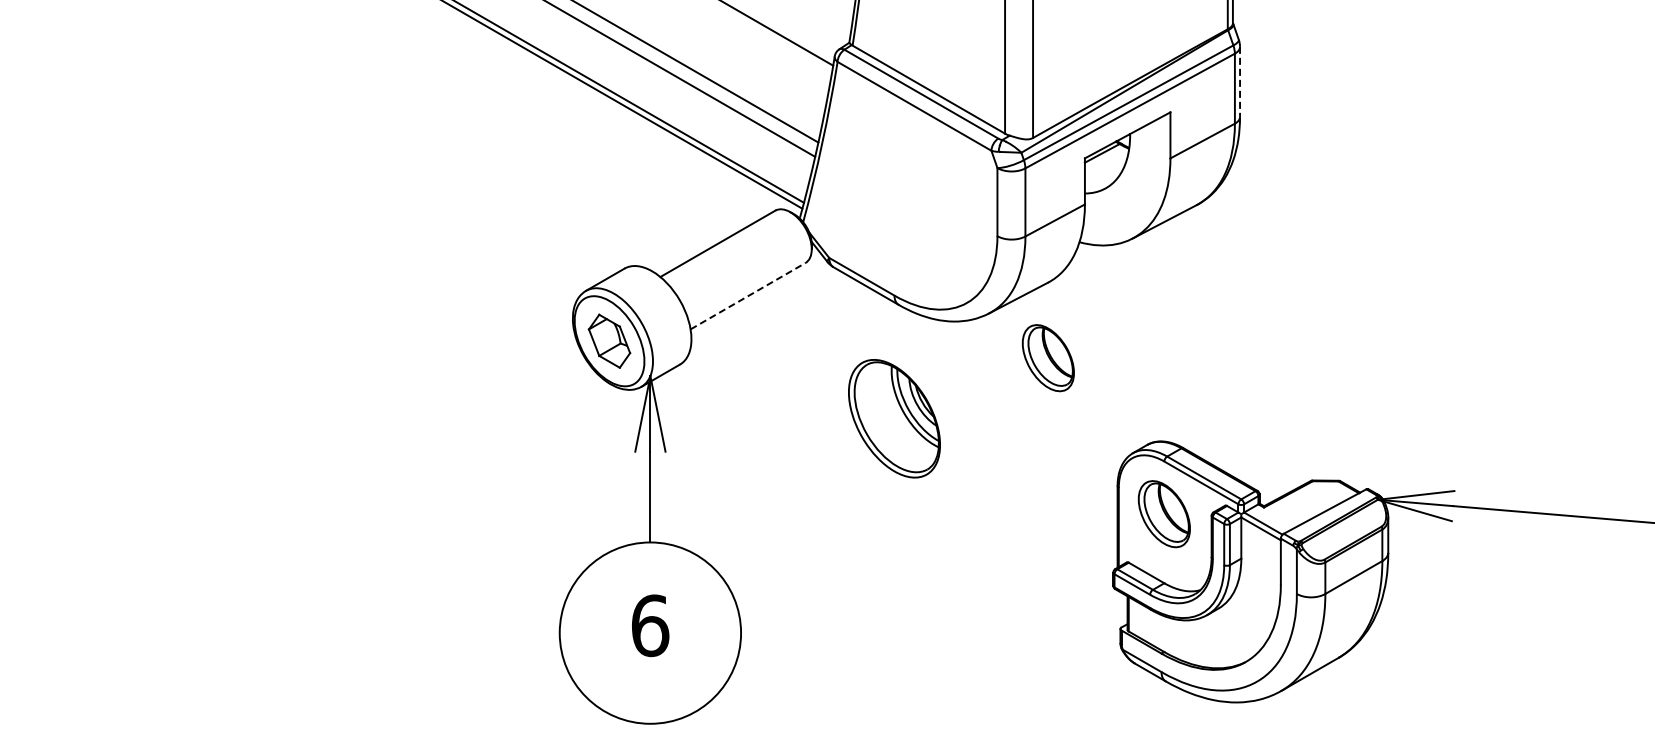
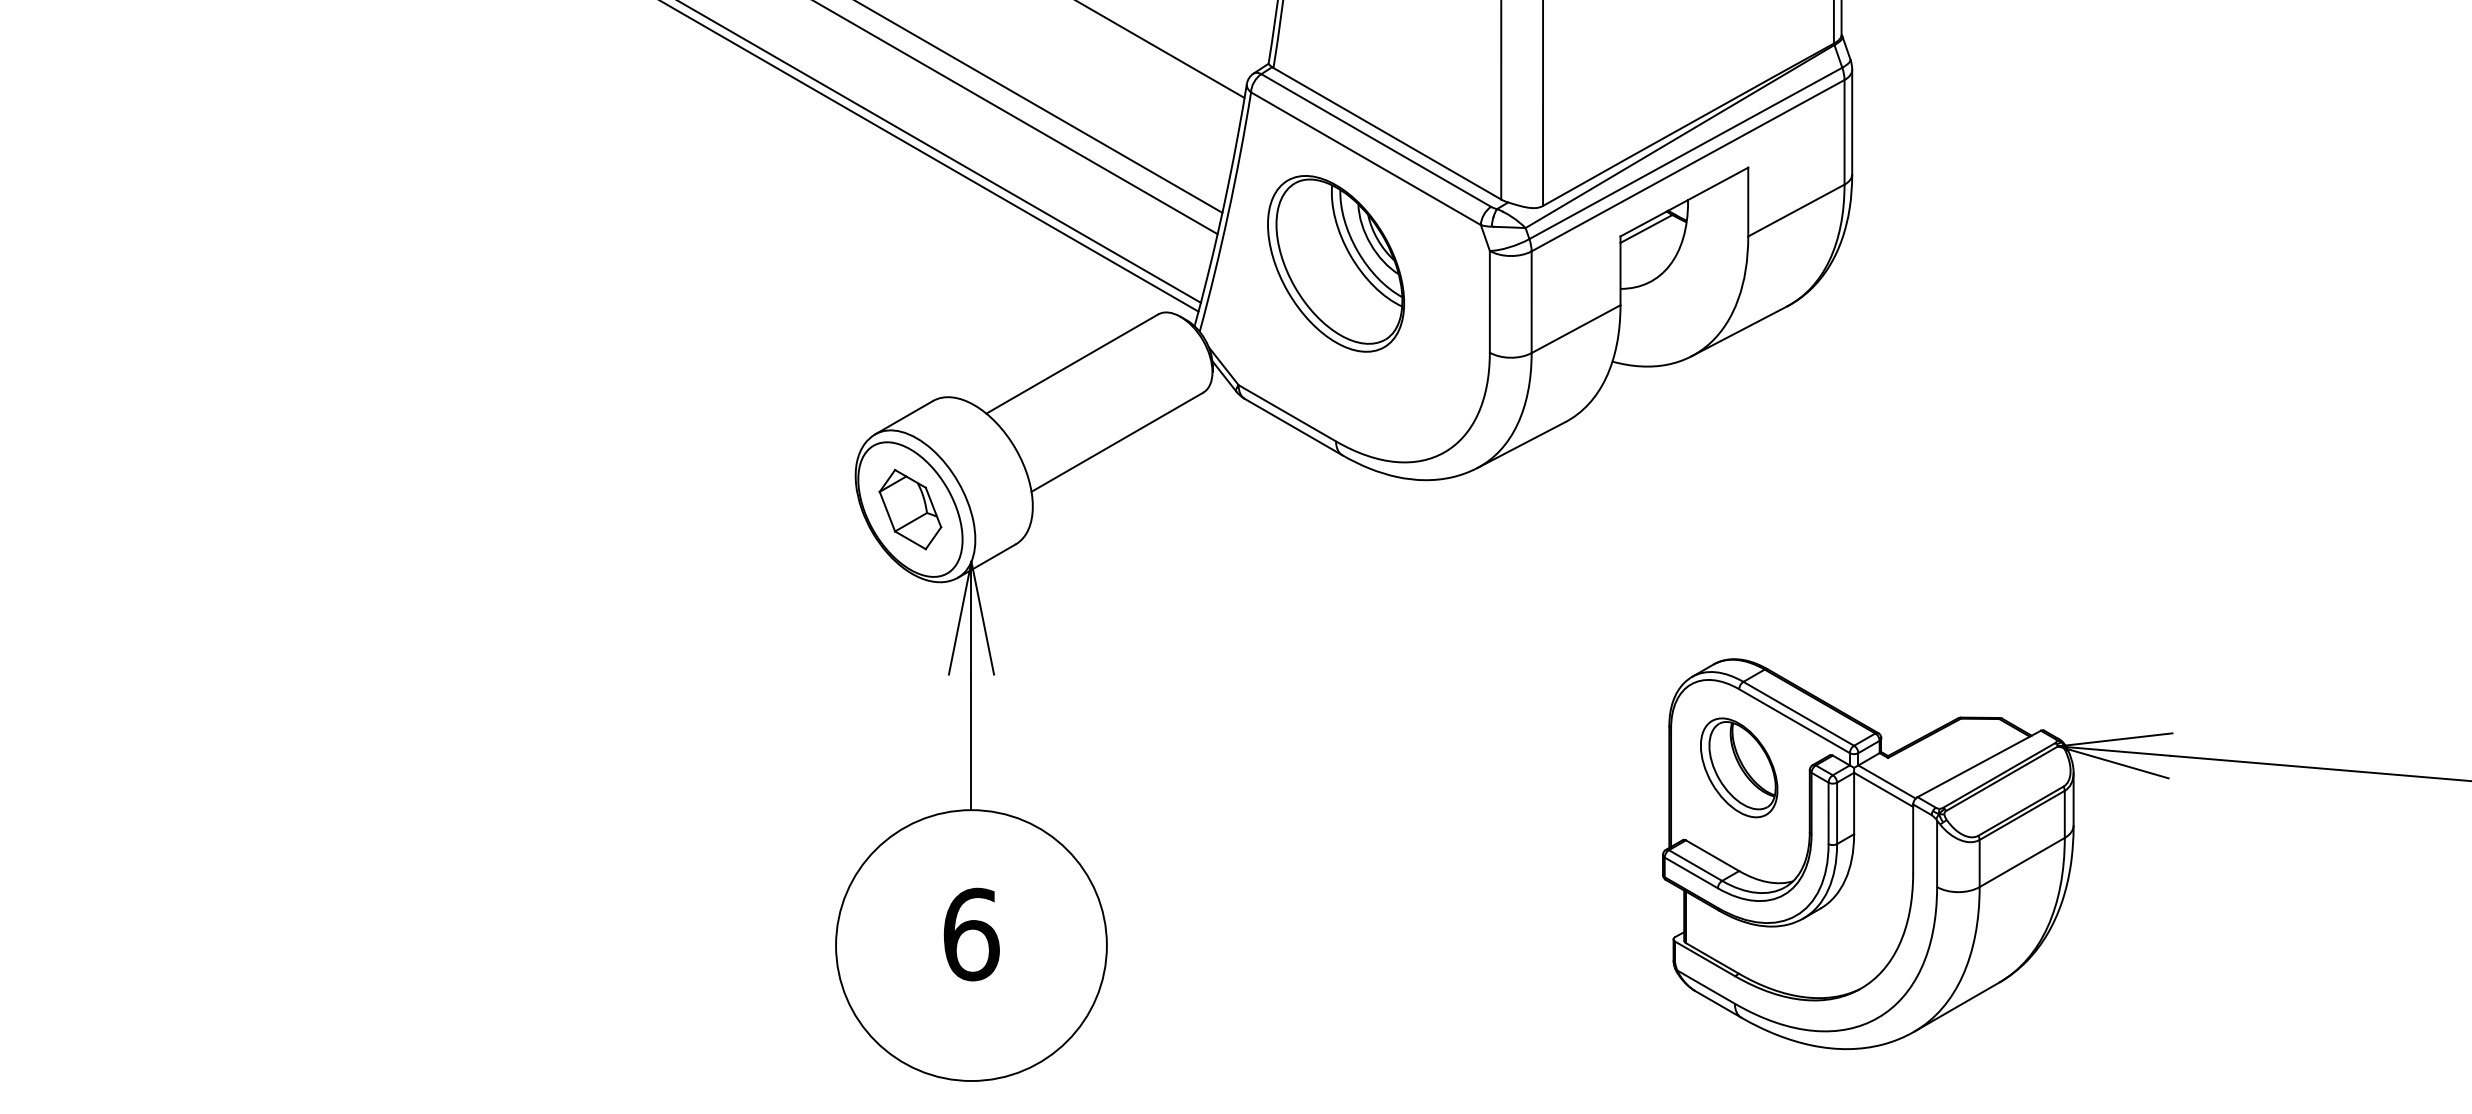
line: (1240, 82) -> (1852, 123), dashed -> solid
line: (748, 295) -> (1117, 441), dashed -> solid
part: (1047, 358) -> (1564, 535), removed
part: (894, 418) -> (1336, 263), moved

